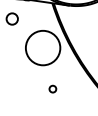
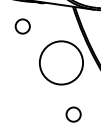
circle: (52, 88) -> (73, 113), size x1.67

